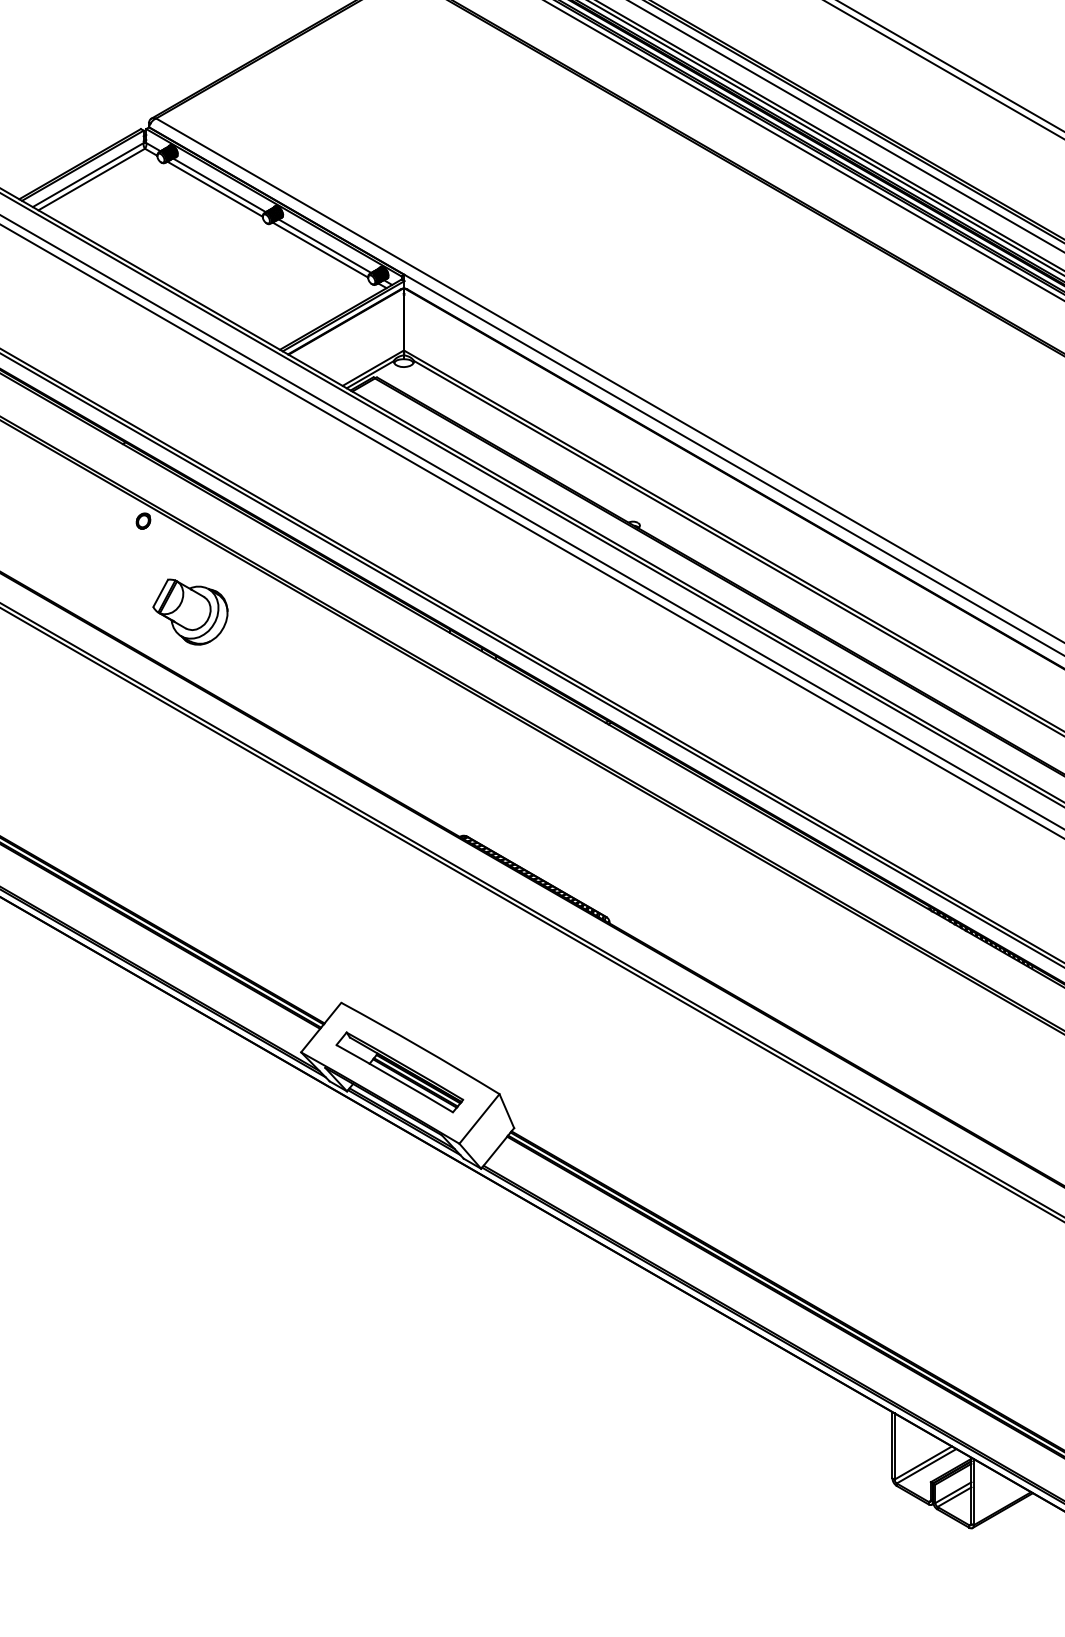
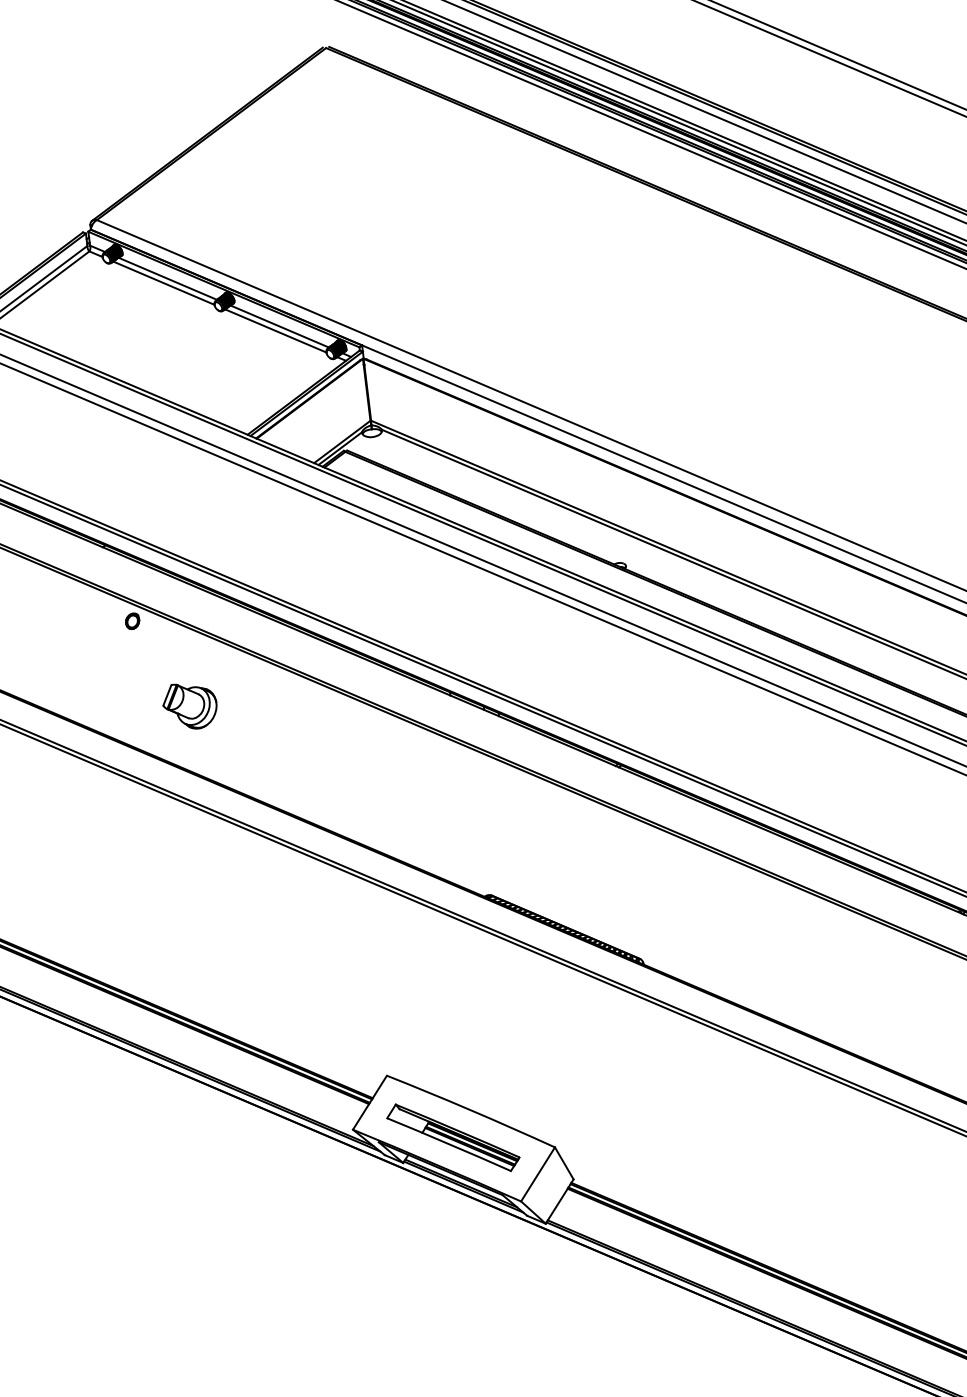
part: (189, 612) -> (189, 706), size x0.71

